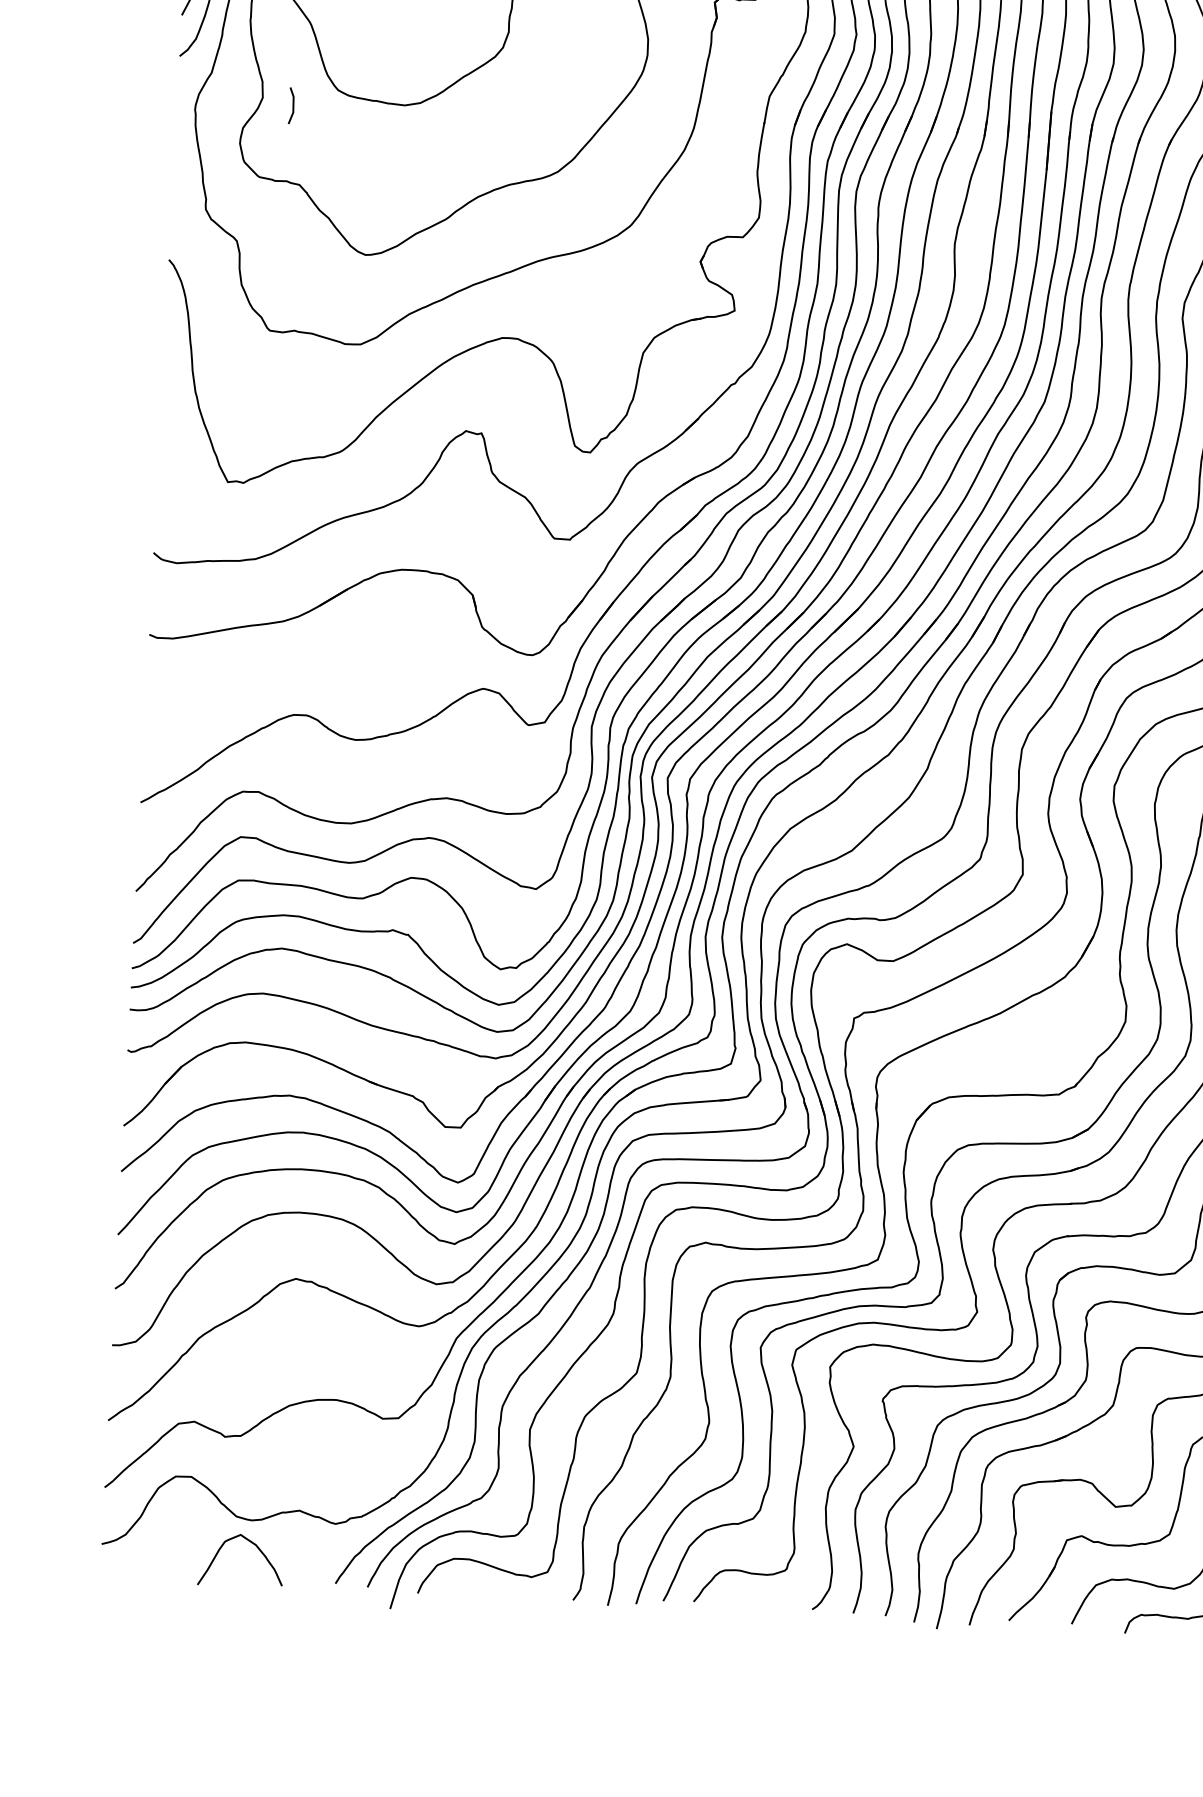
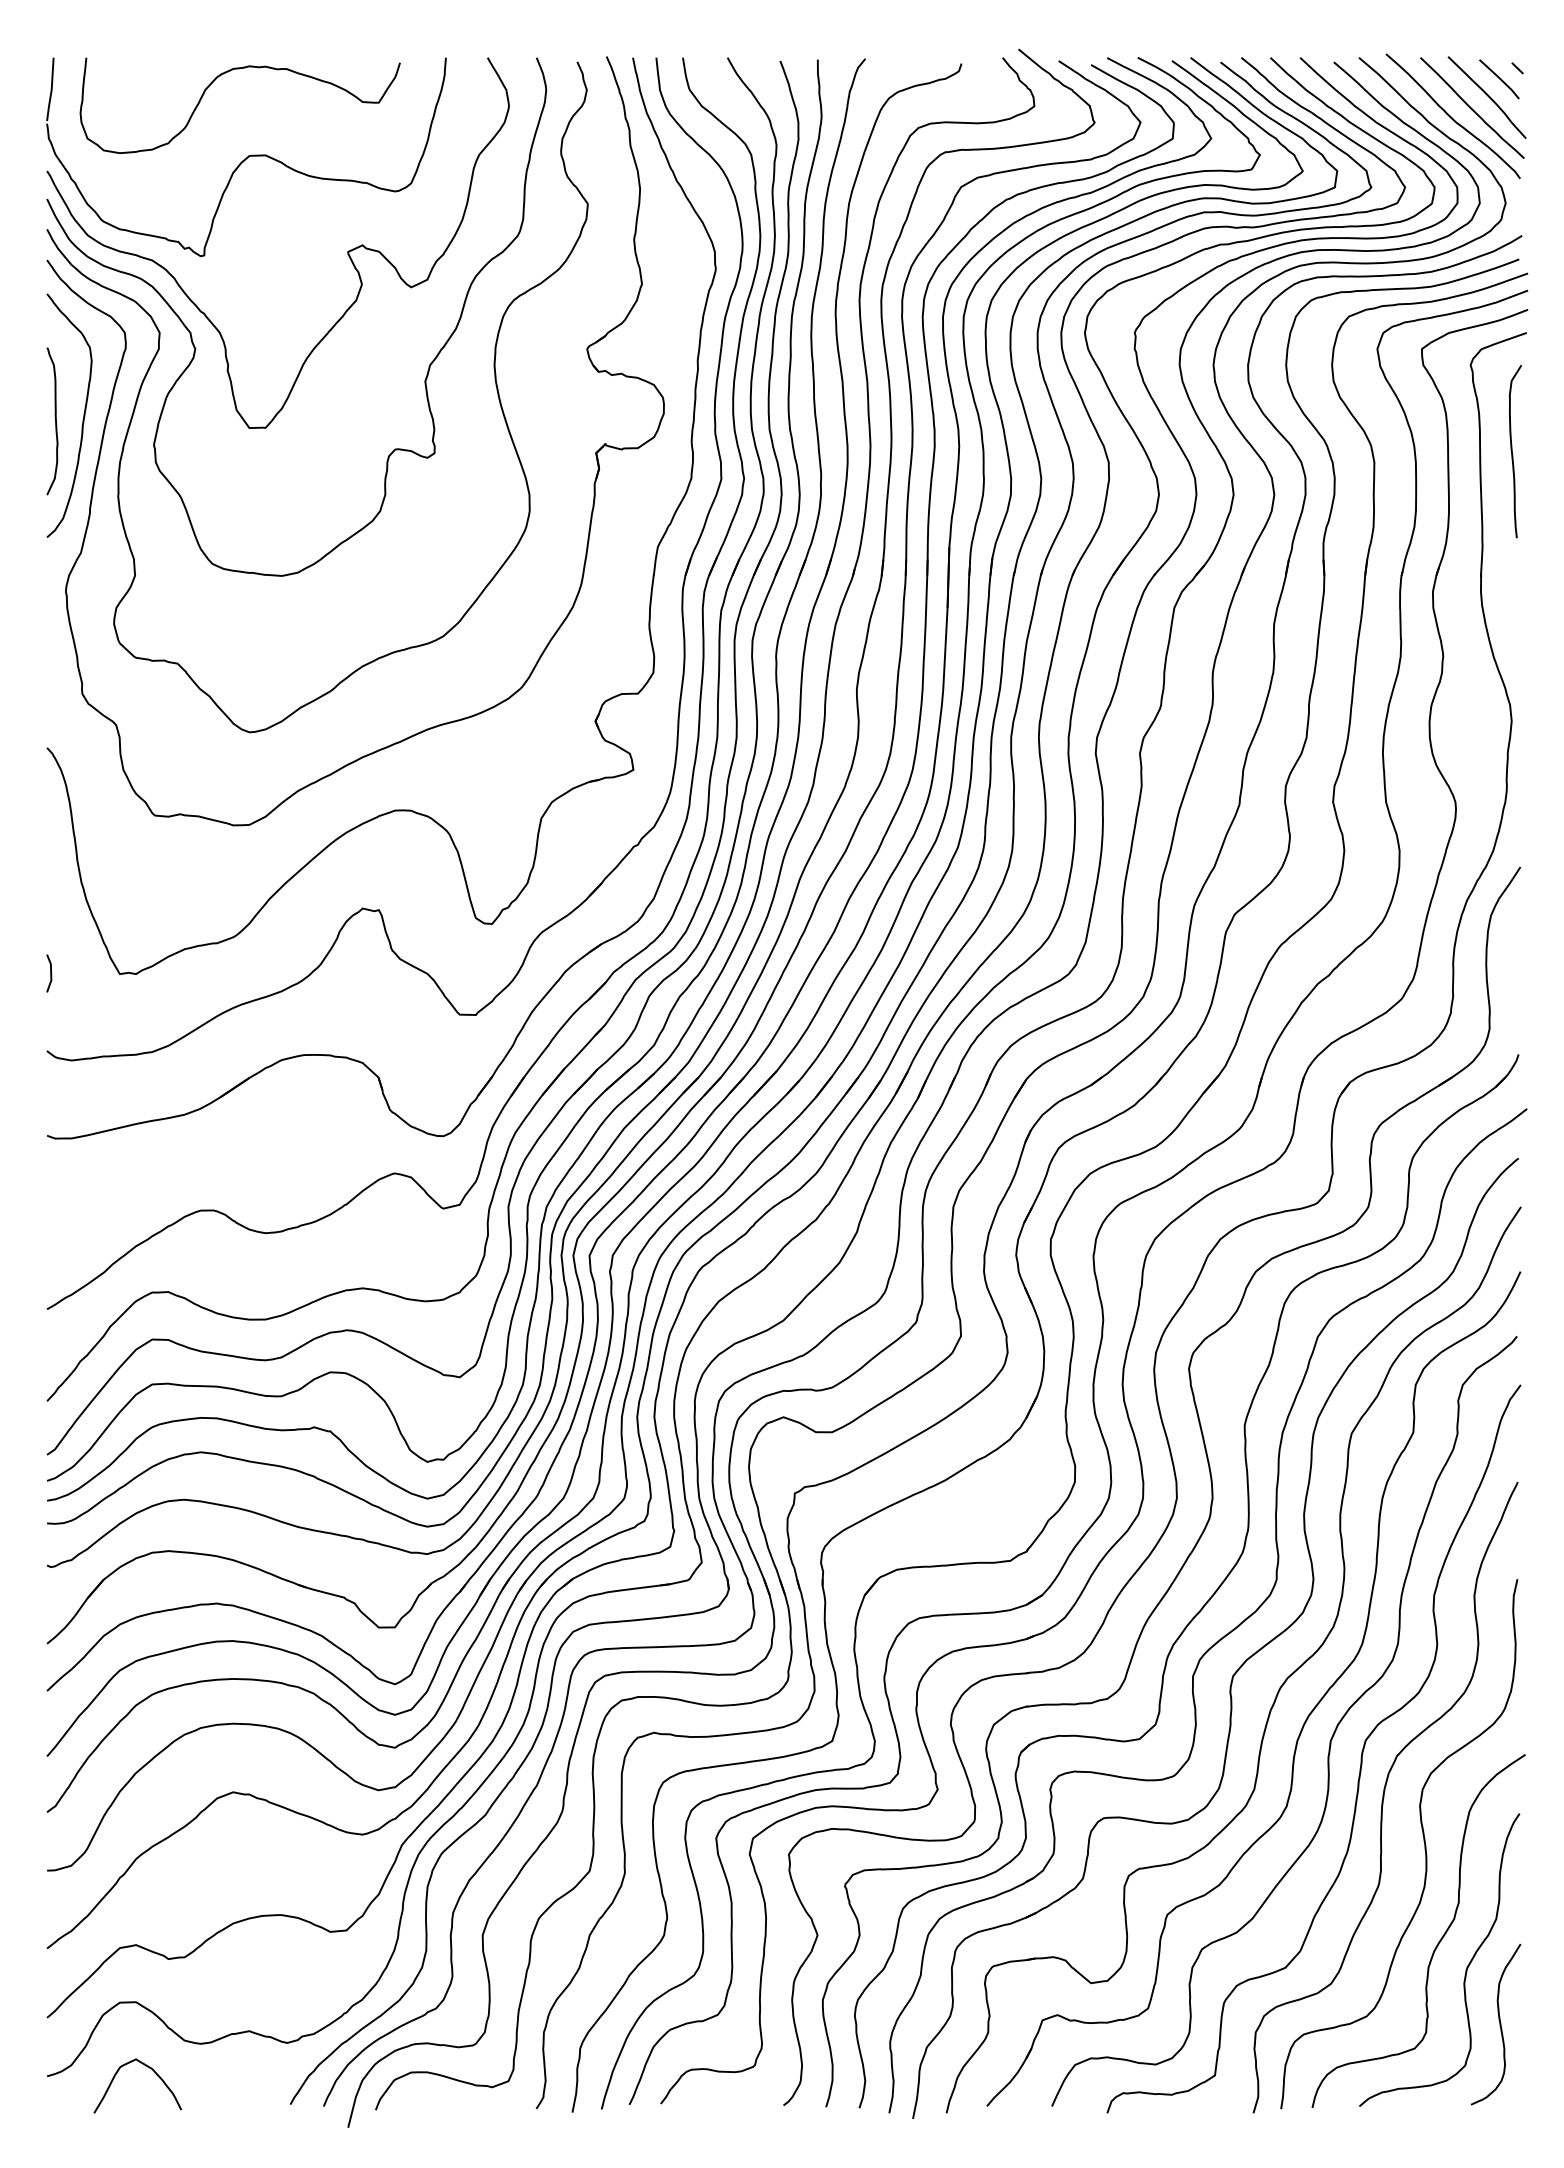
line: (292, 105) -> (50, 973), moved
curve: (251, 1543) -> (147, 2067), moved

